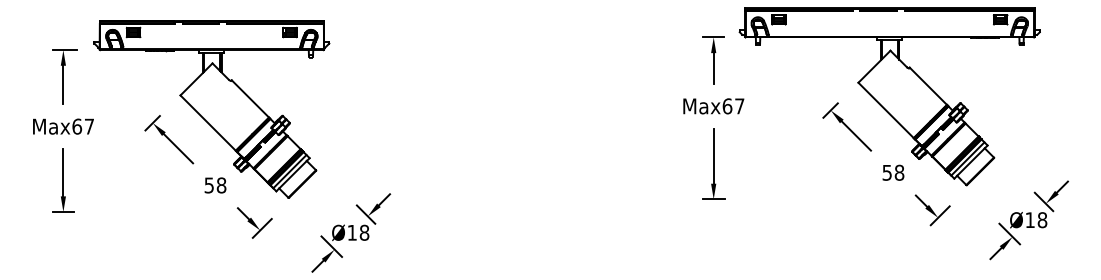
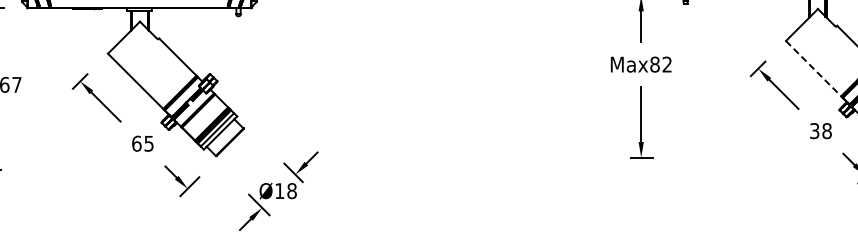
text: (733, 106) -> (661, 64), Max67 -> Max82
line: (886, 110) -> (814, 68), solid -> dashed
text: (887, 172) -> (815, 130), 58 -> 38
text: (215, 185) -> (143, 143), 58 -> 65

